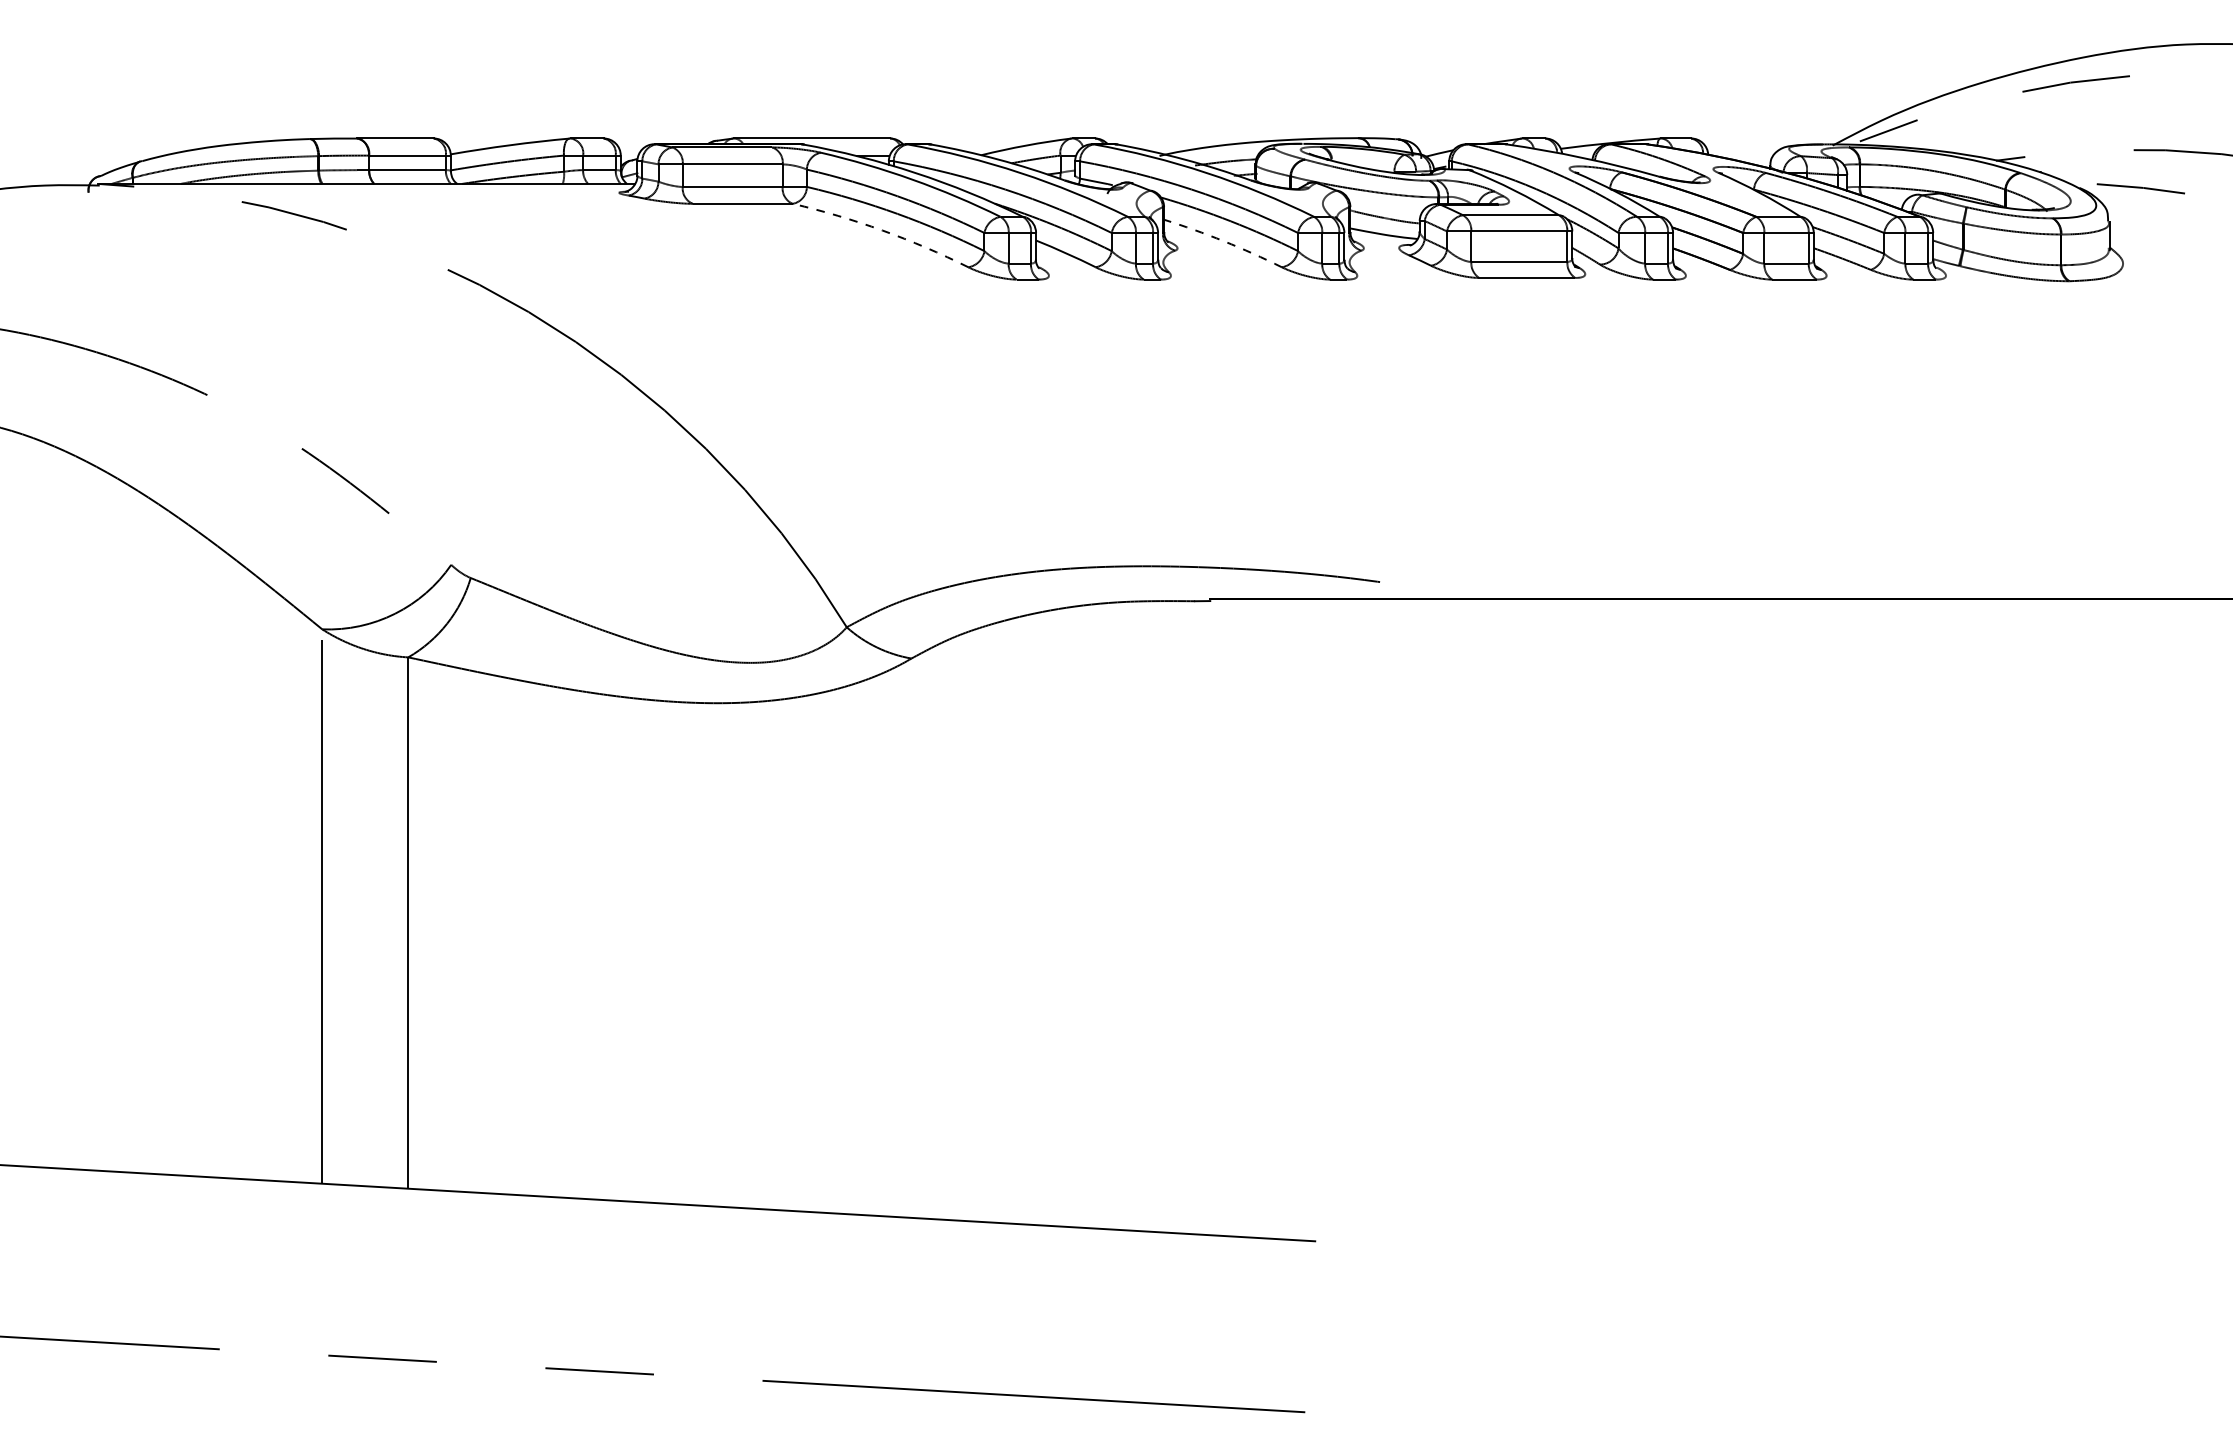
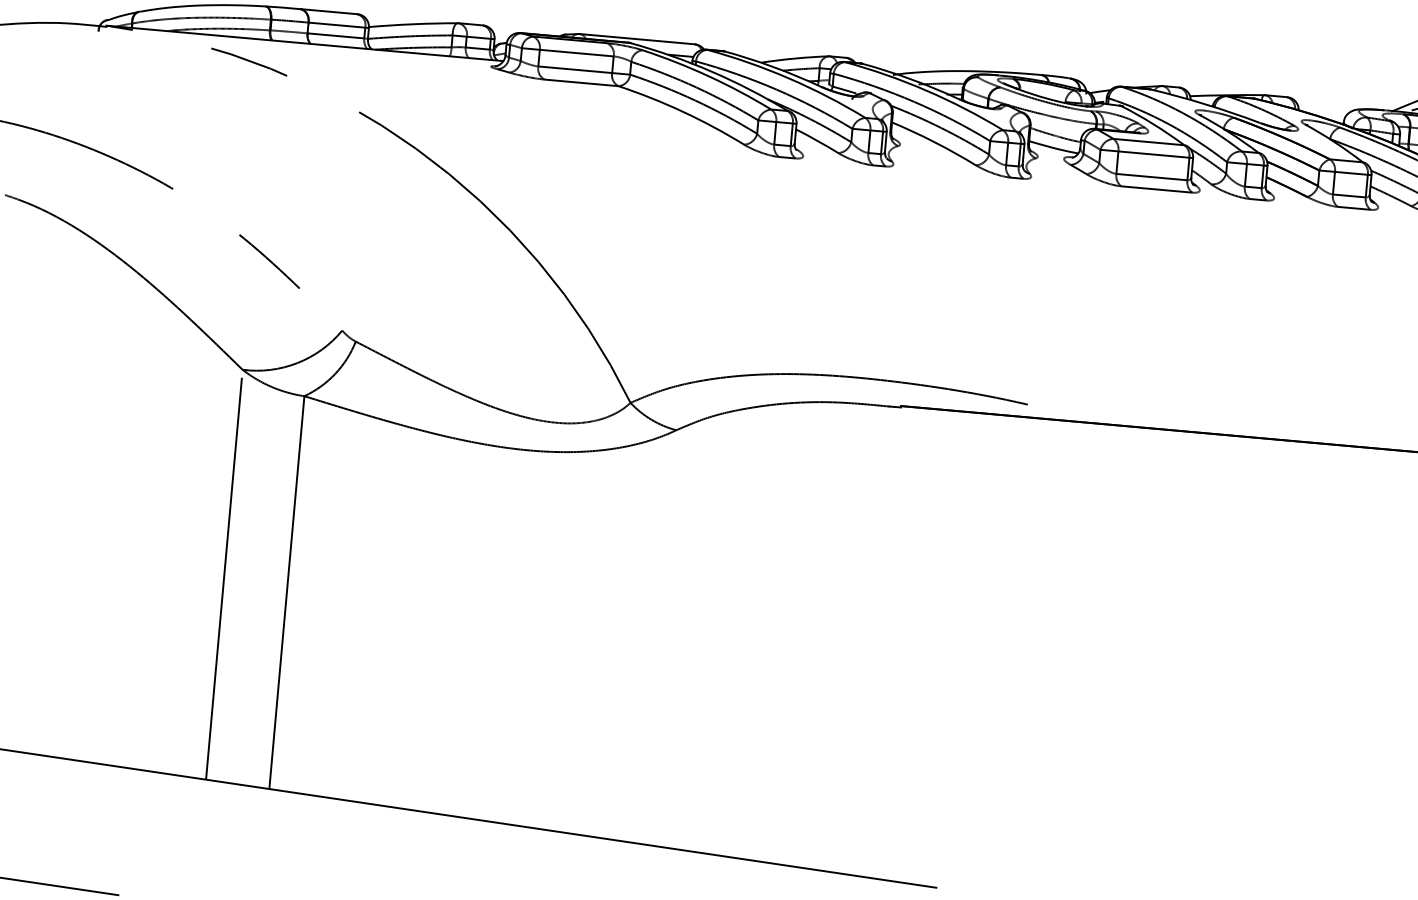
arc: (882, 230) -> (683, 111), dashed -> solid
arc: (1223, 241) -> (934, 142), dashed -> solid

